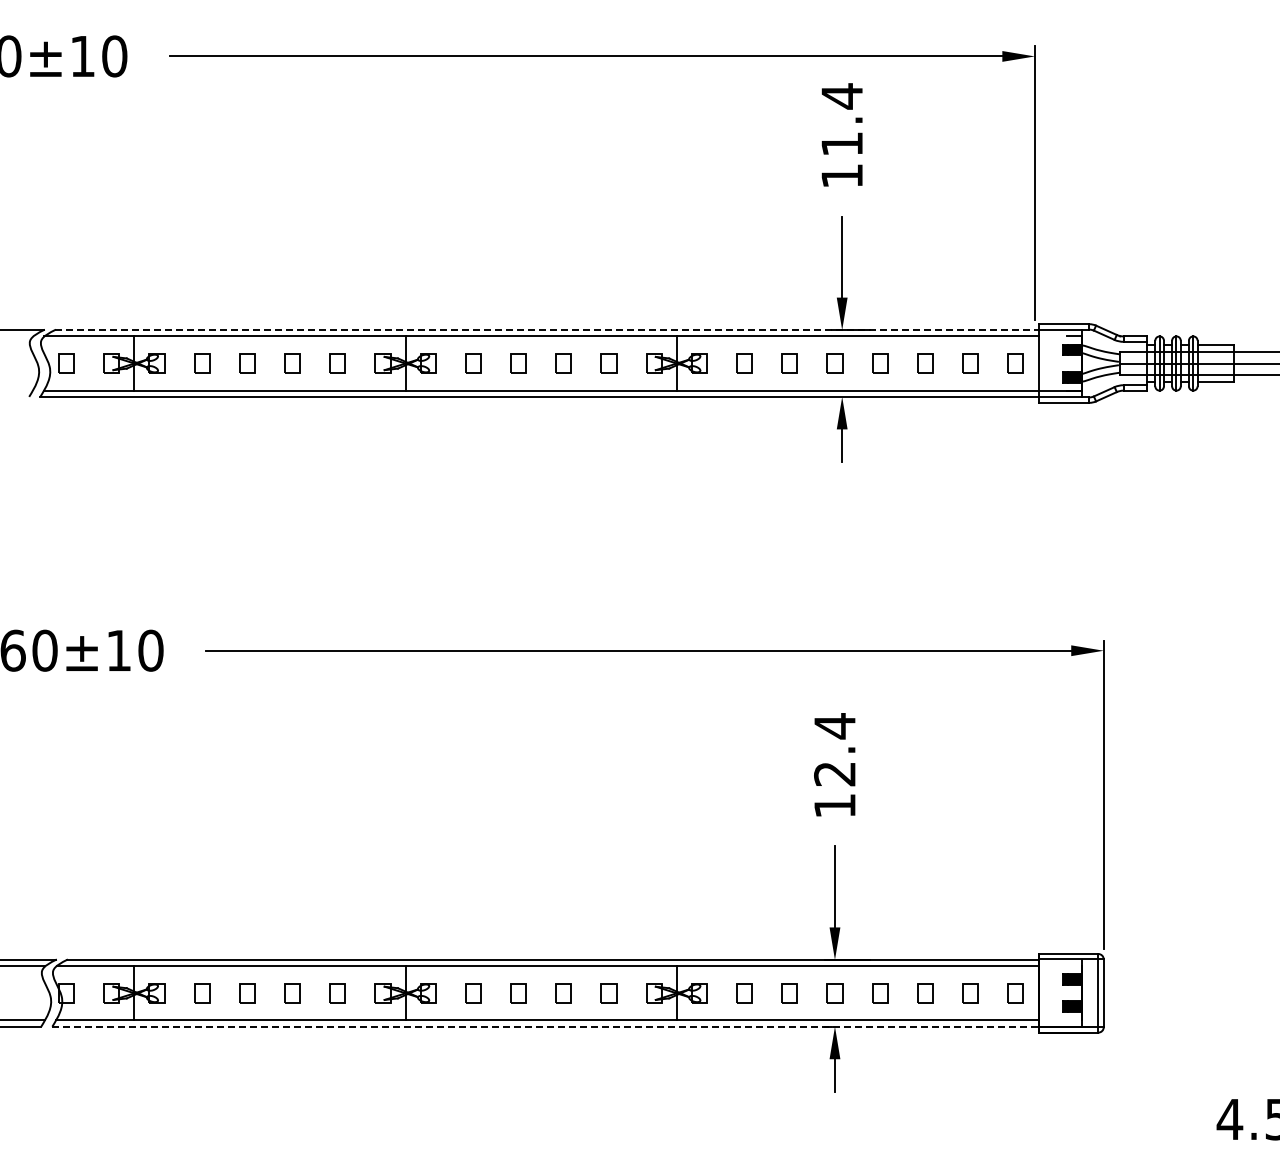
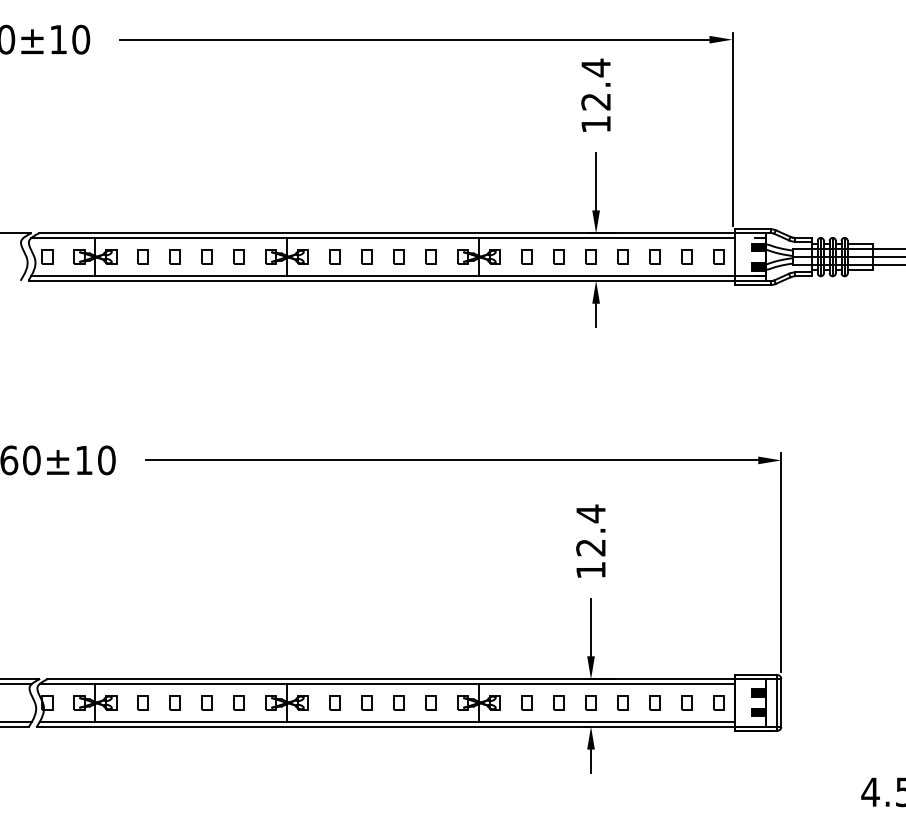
text: (841, 144) -> (595, 102), 11.4 -> 12.4
line: (546, 330) -> (386, 233), dashed -> solid
line: (546, 1026) -> (386, 726), dashed -> solid

